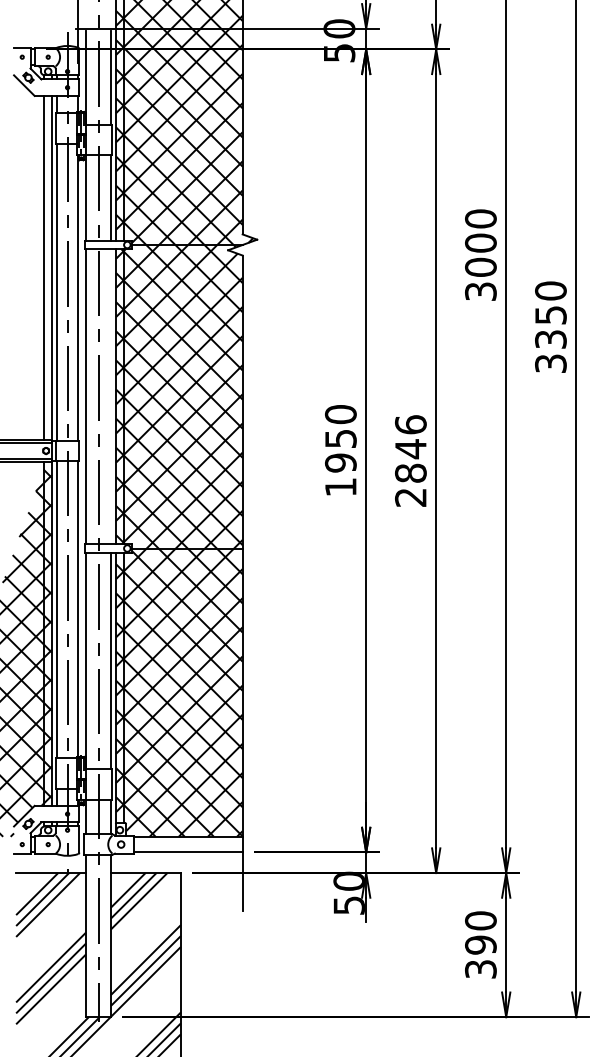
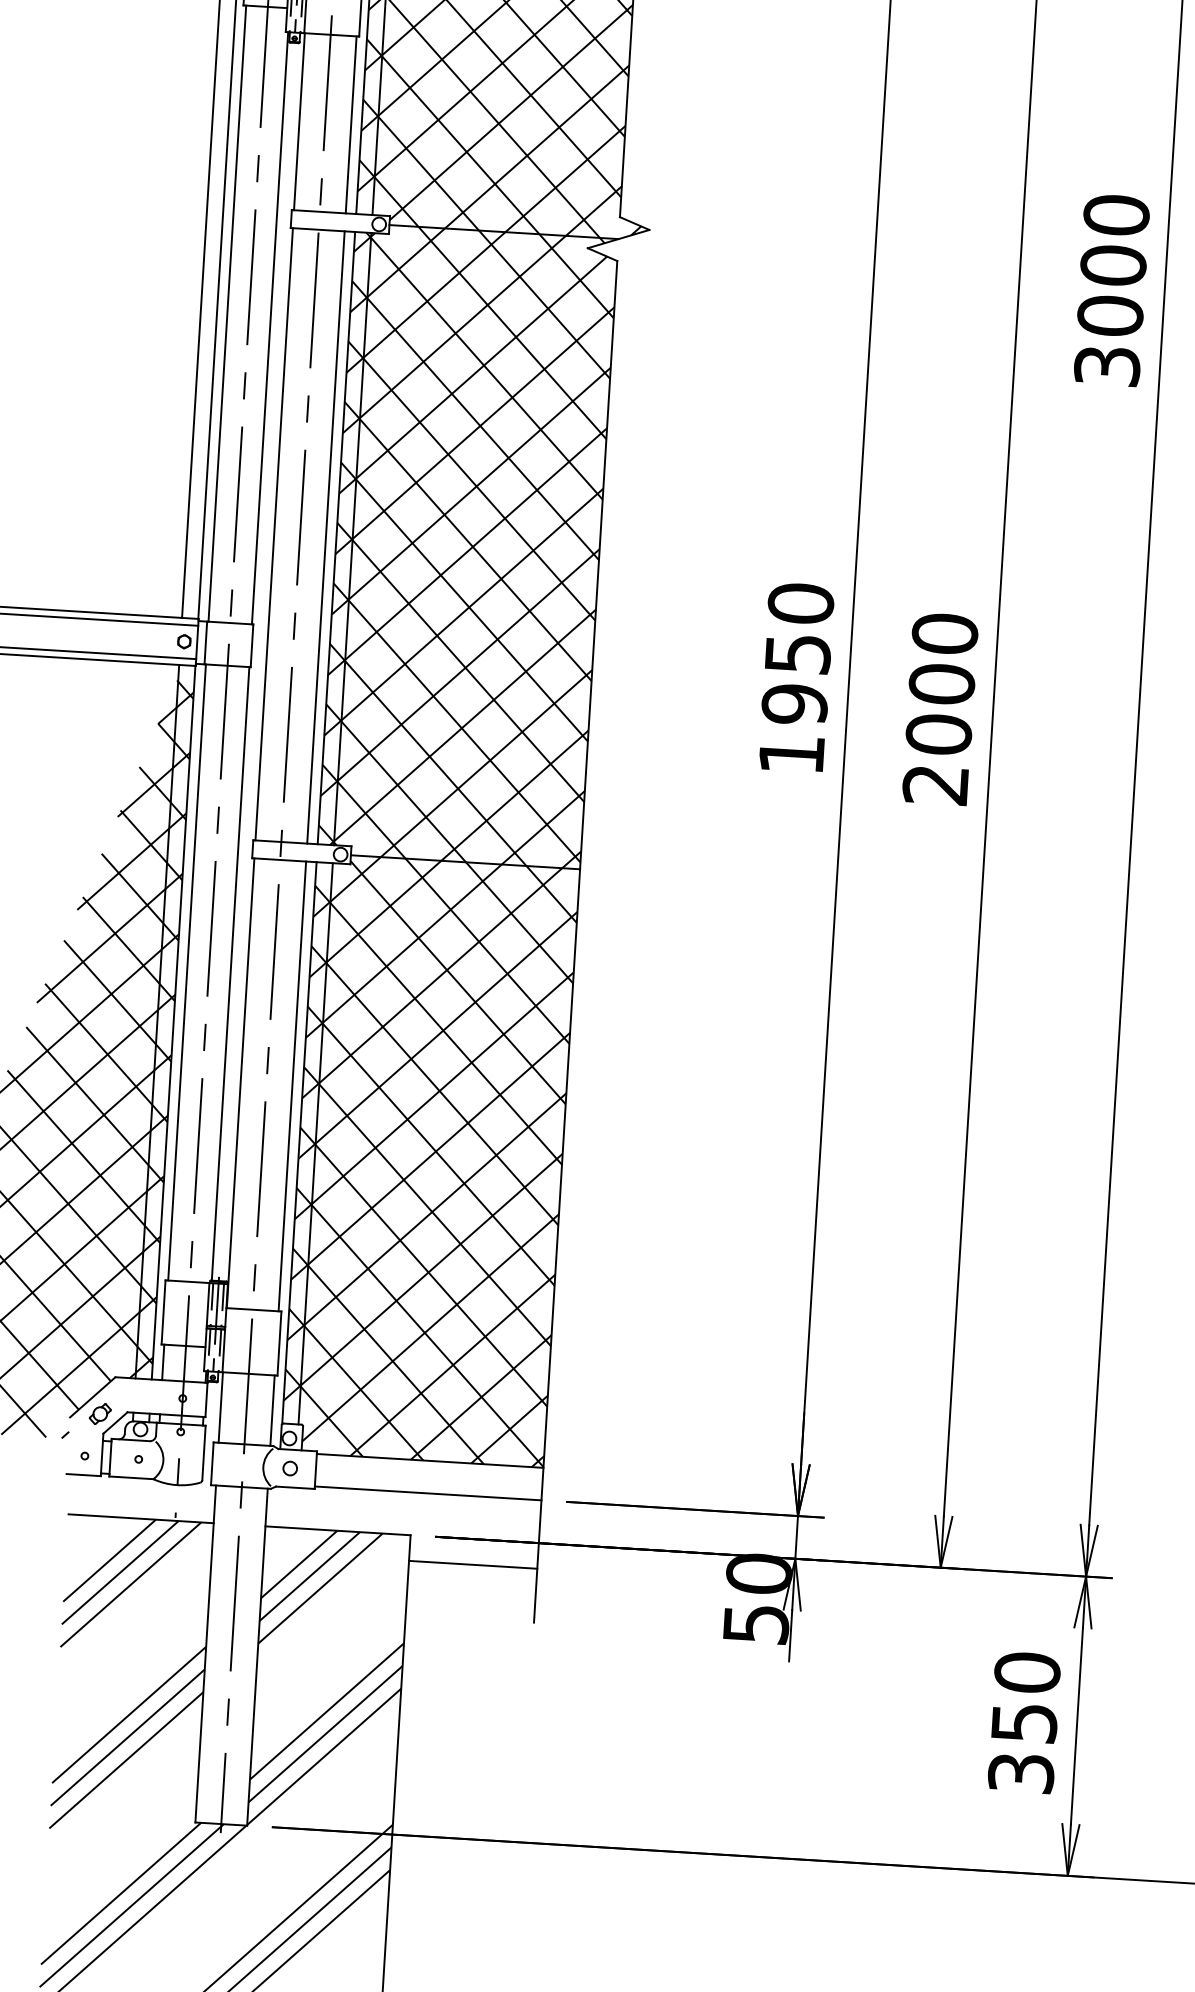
line: (110, 396) -> (324, 536), added
text: (410, 448) -> (941, 682), 2846 -> 2000
line: (211, 885) -> (472, 1565), added
text: (480, 944) -> (1023, 1721), 390 -> 350

